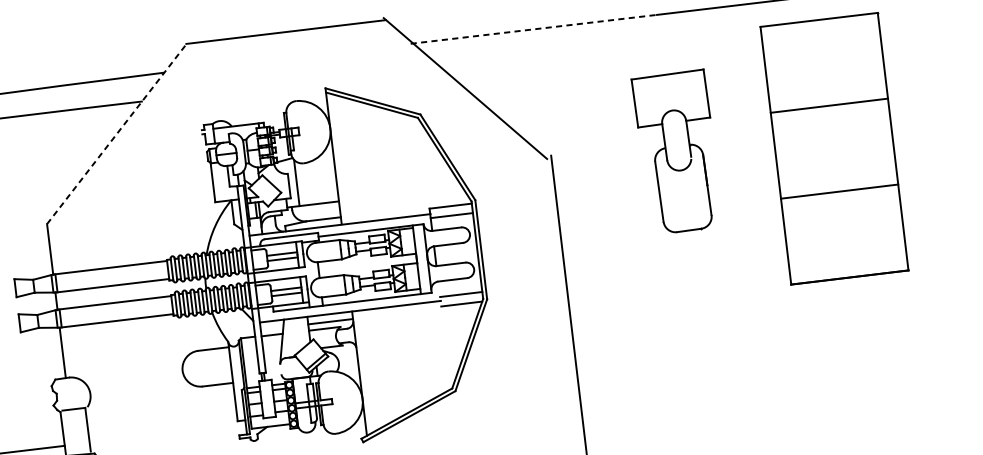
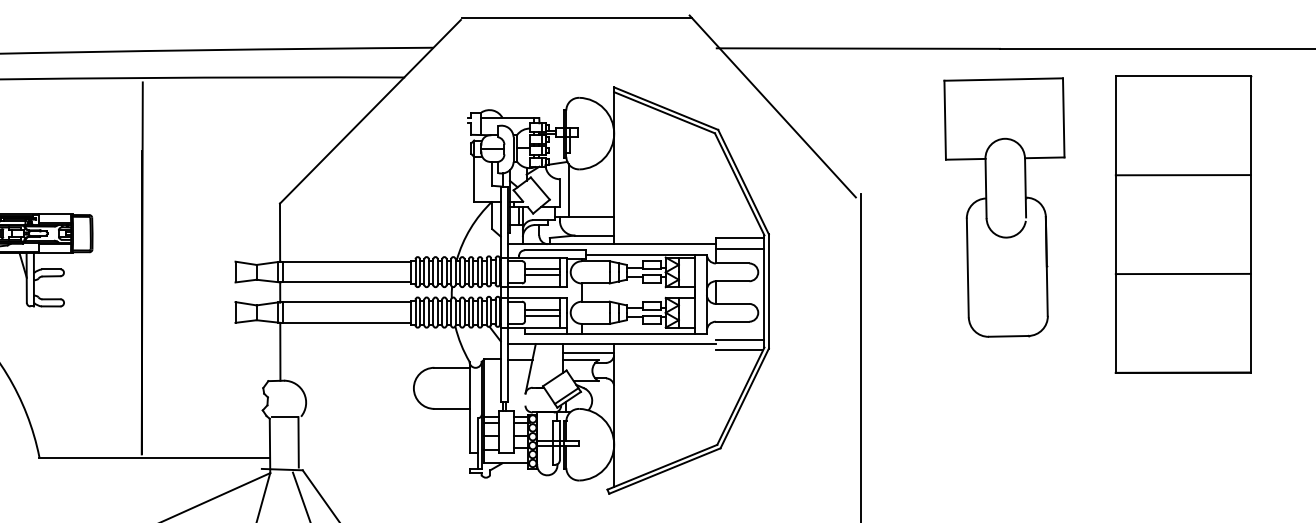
line: (533, 29) -> (858, 48), dashed -> solid
line: (116, 134) -> (370, 111), dashed -> solid
part: (677, 152) -> (1004, 207), size x1.43

